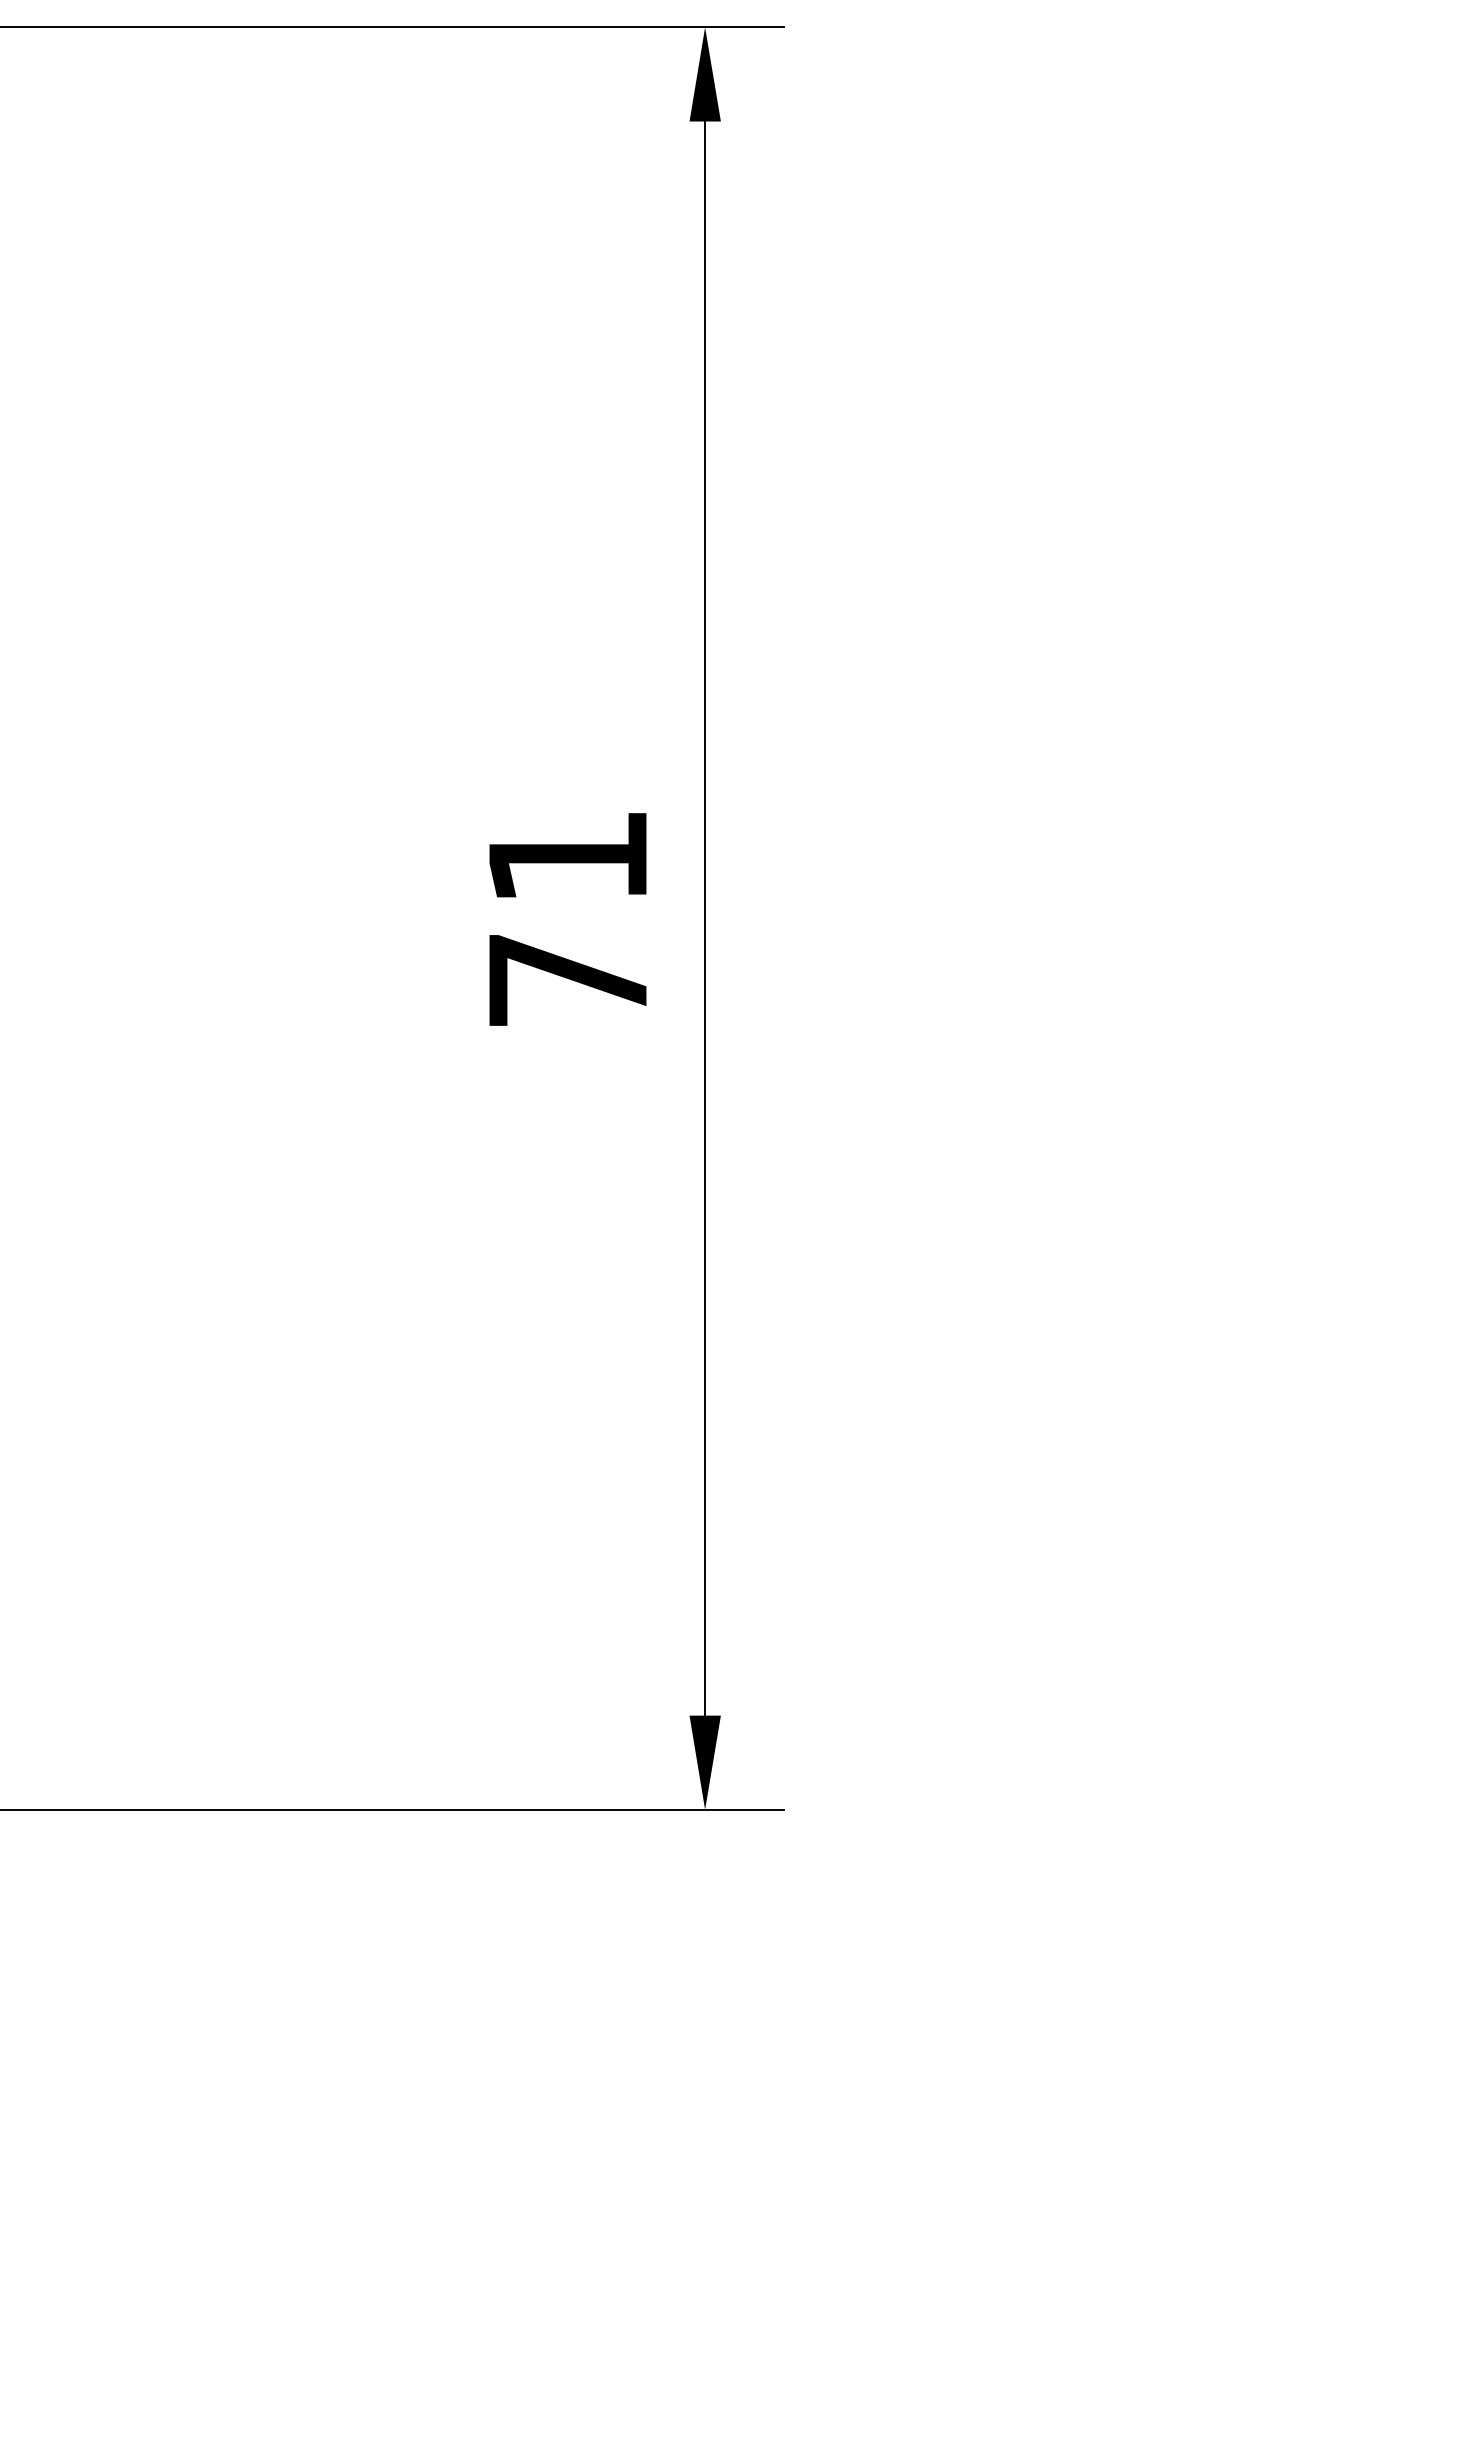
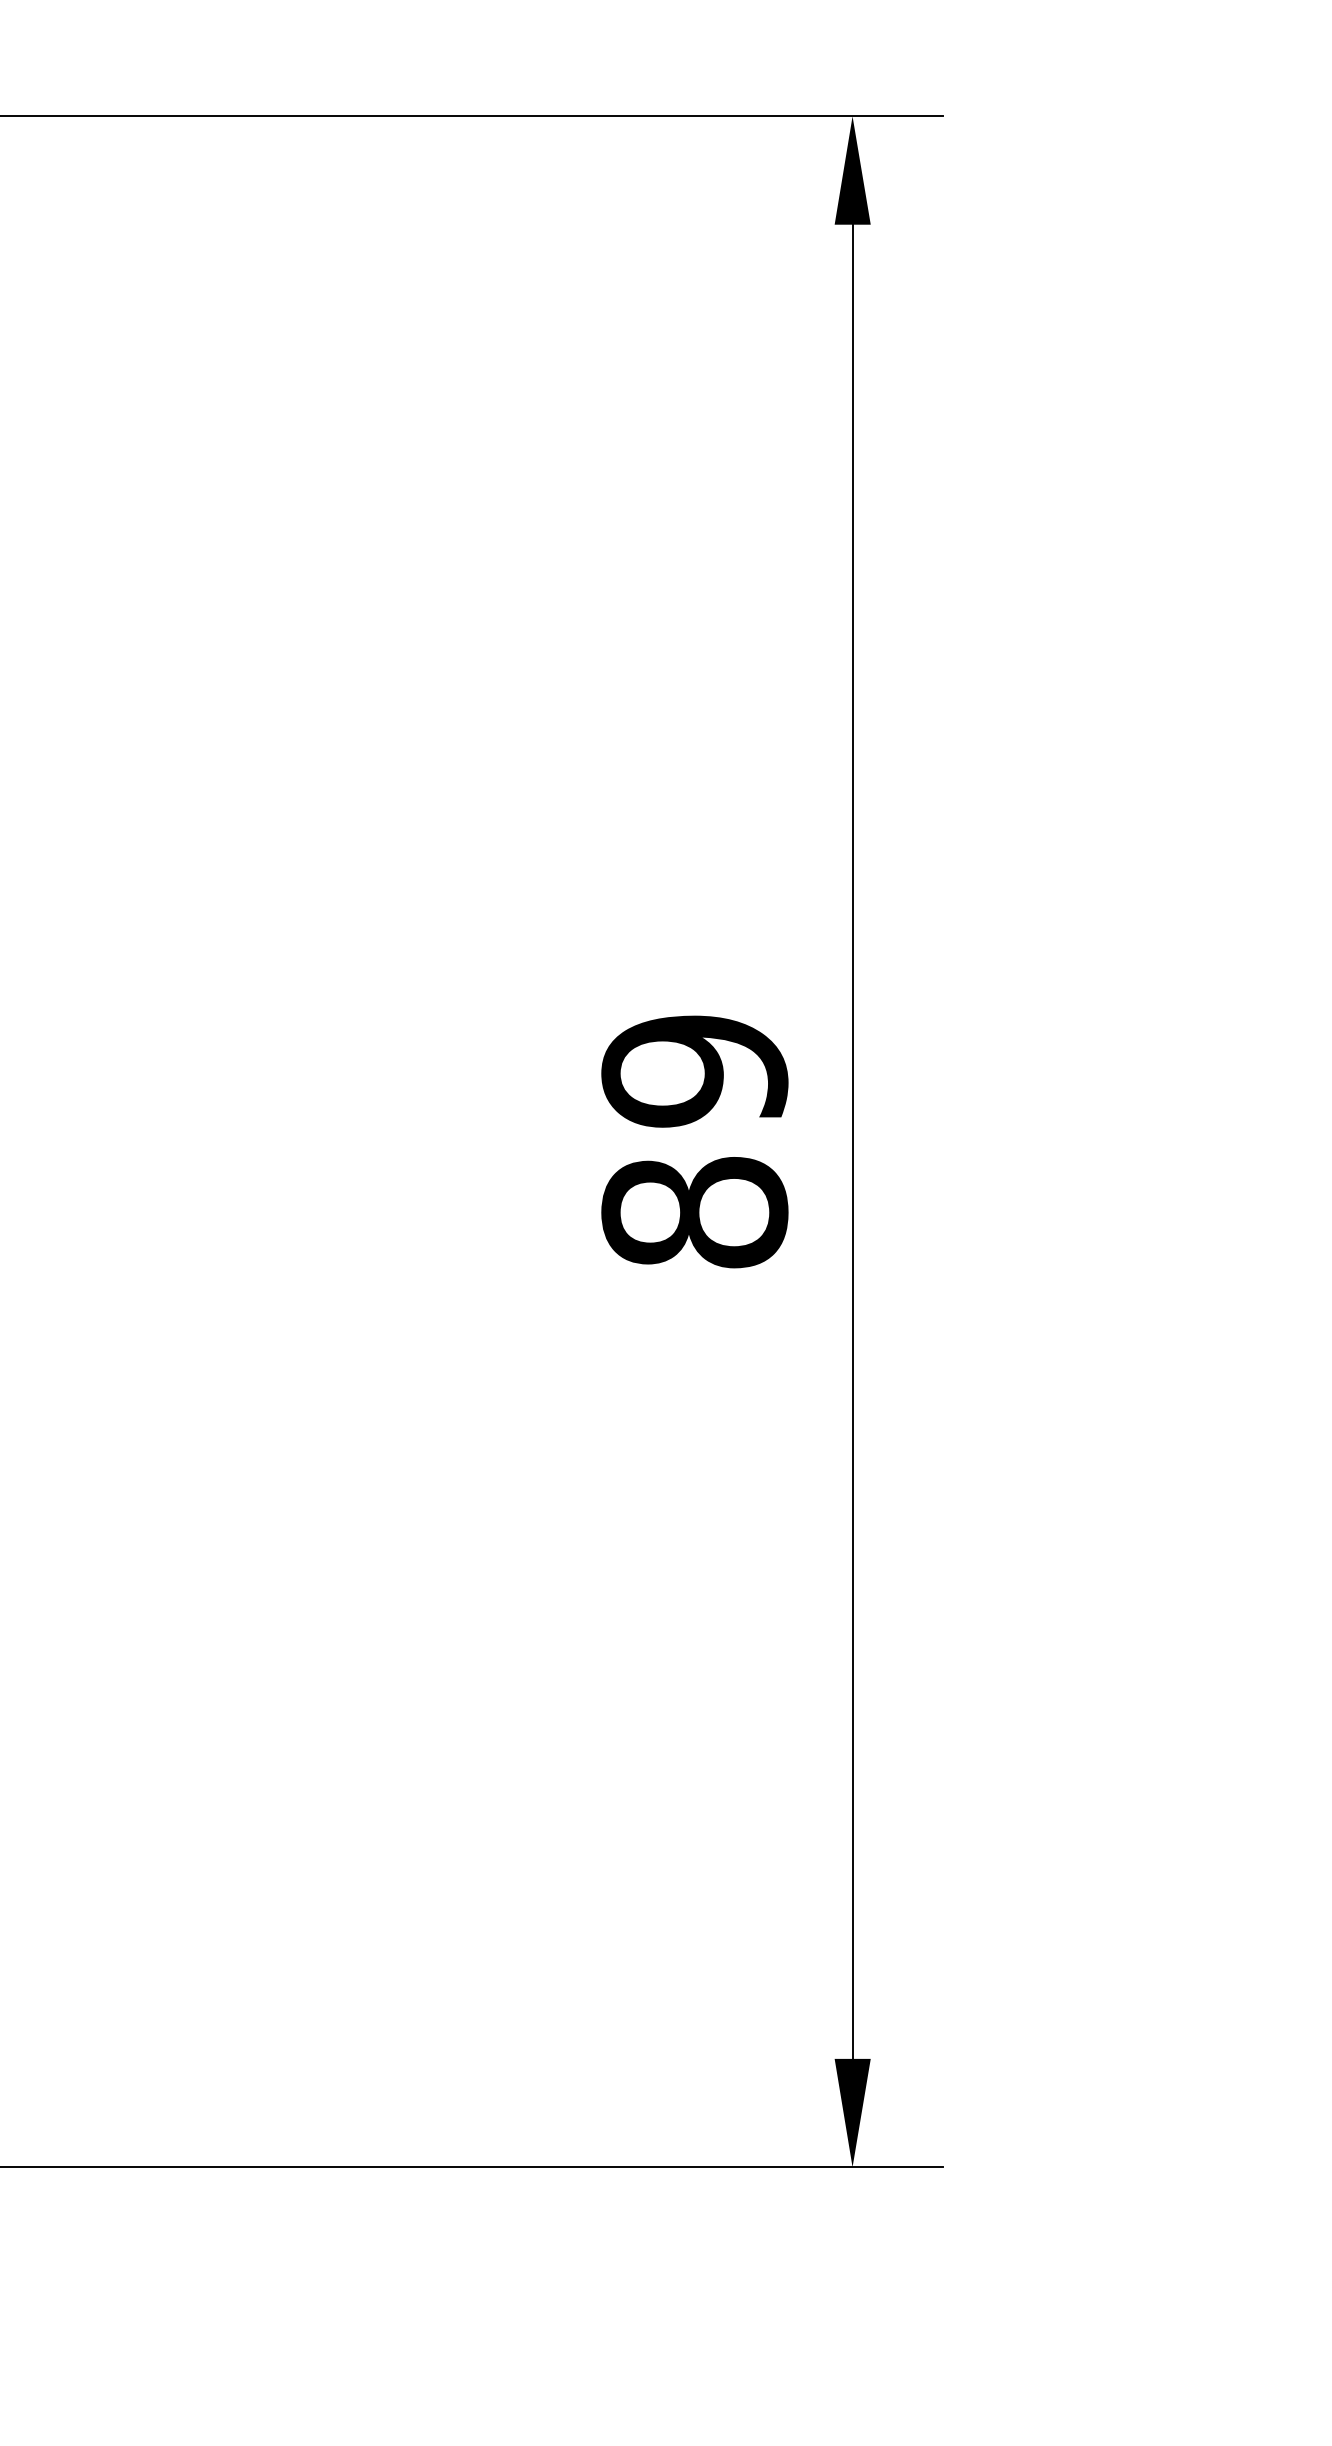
text: (567, 918) -> (694, 1141), 71 -> 89

